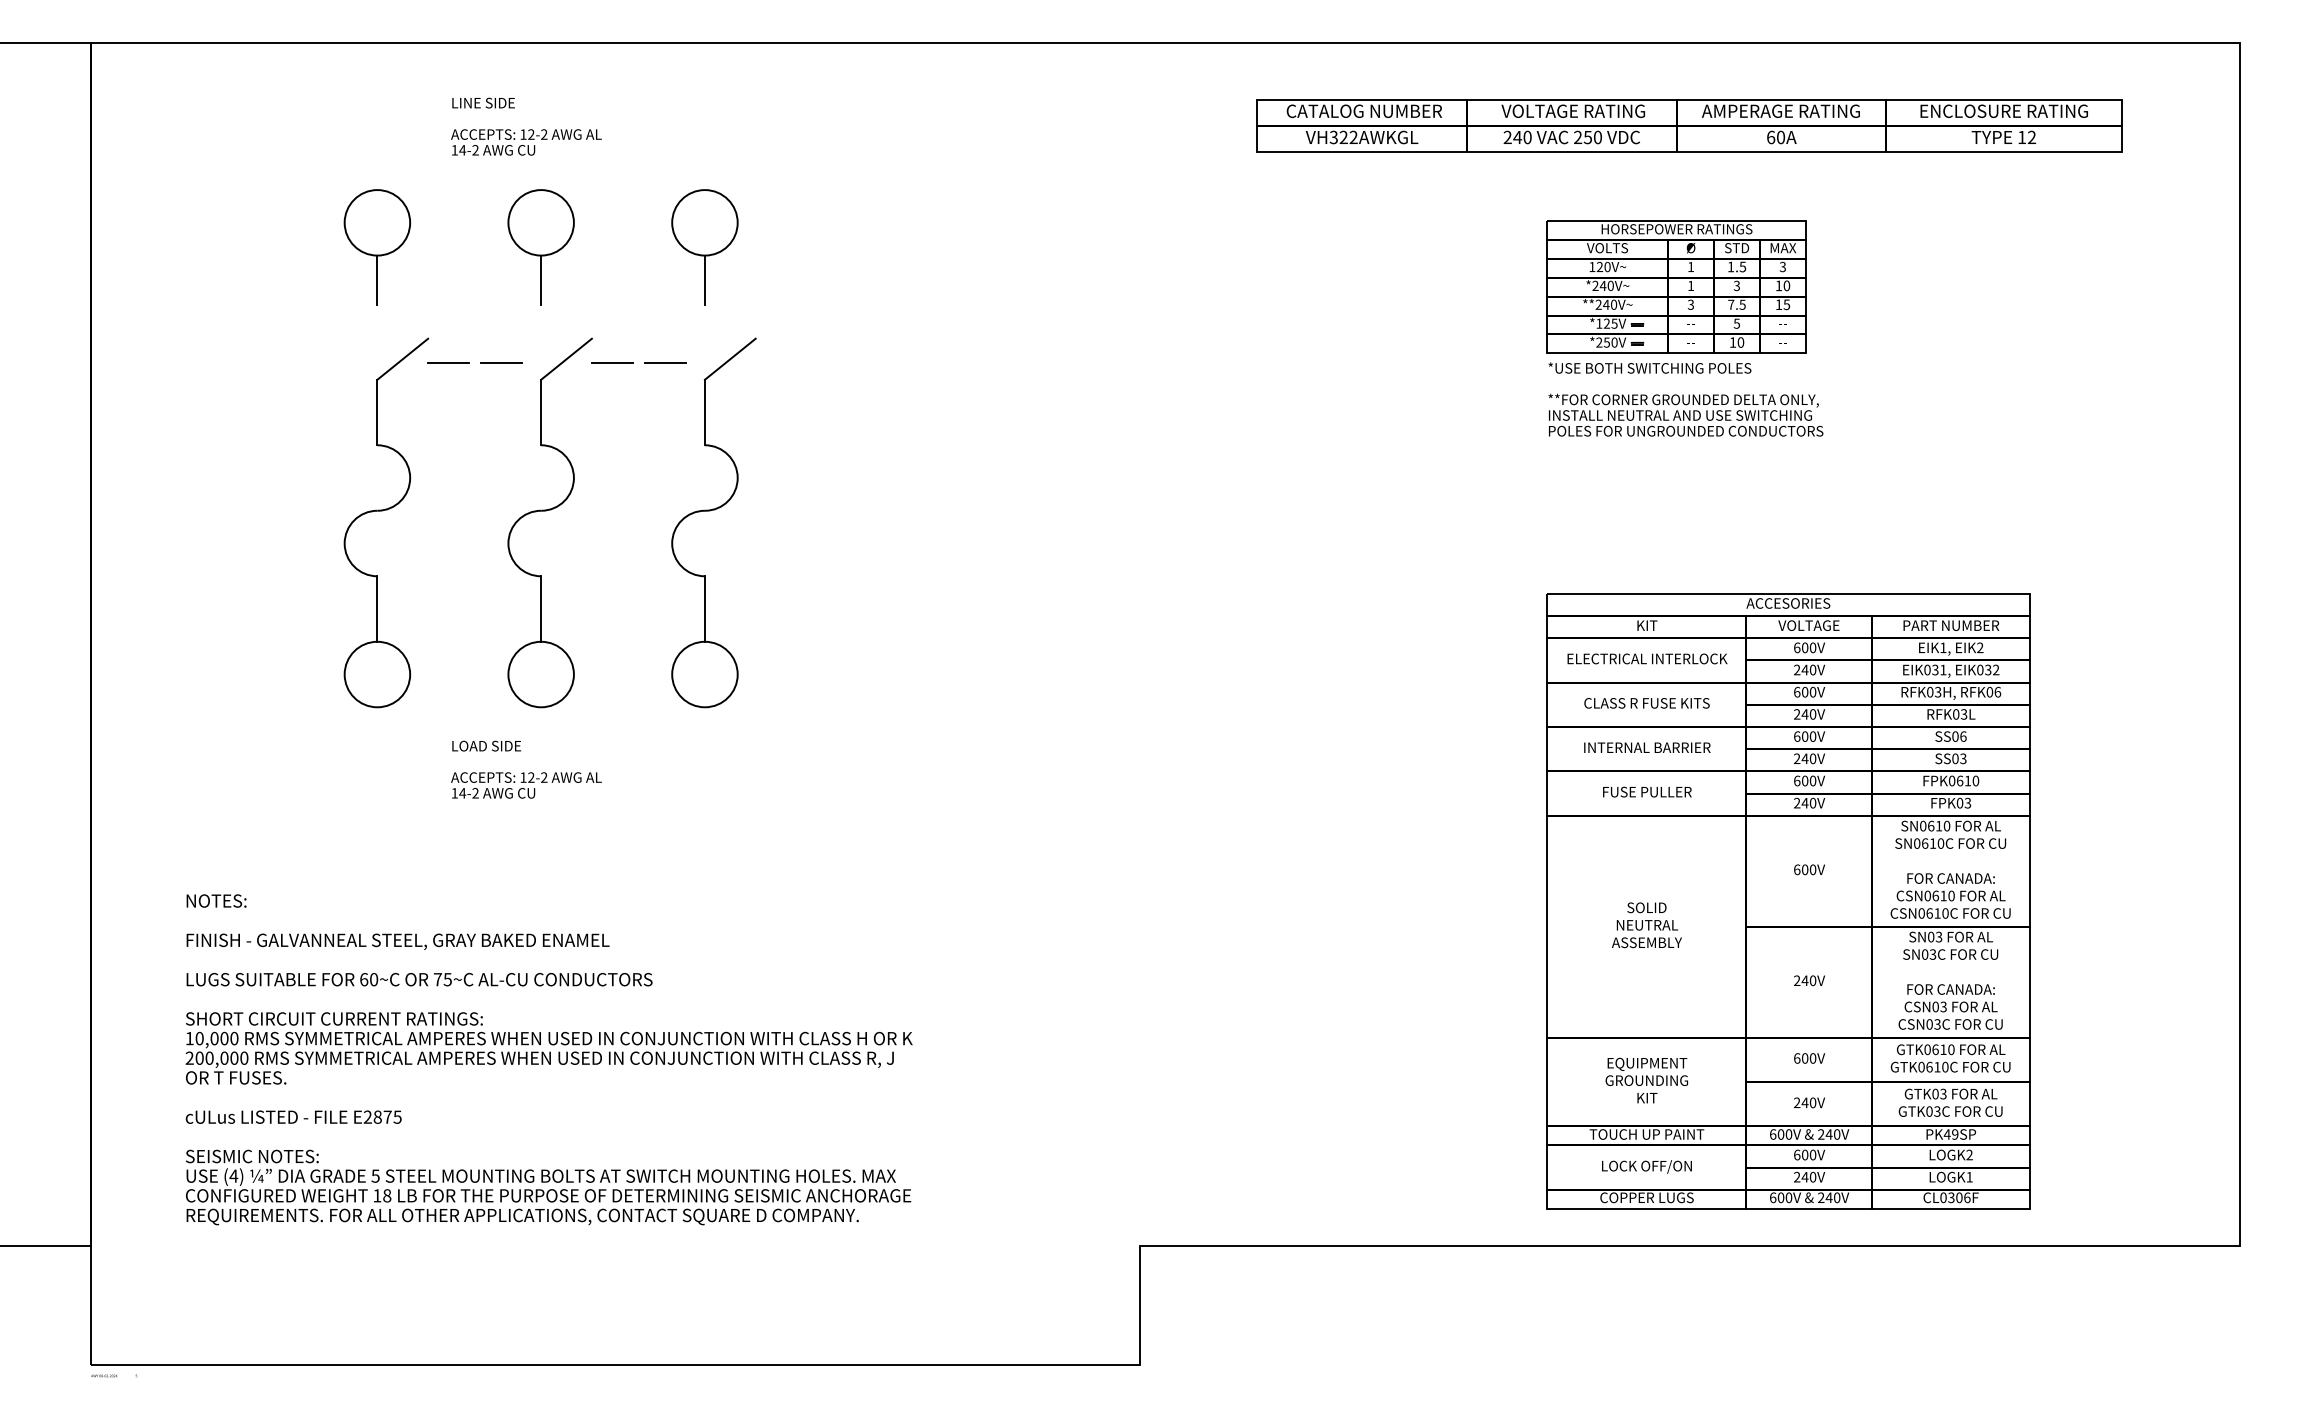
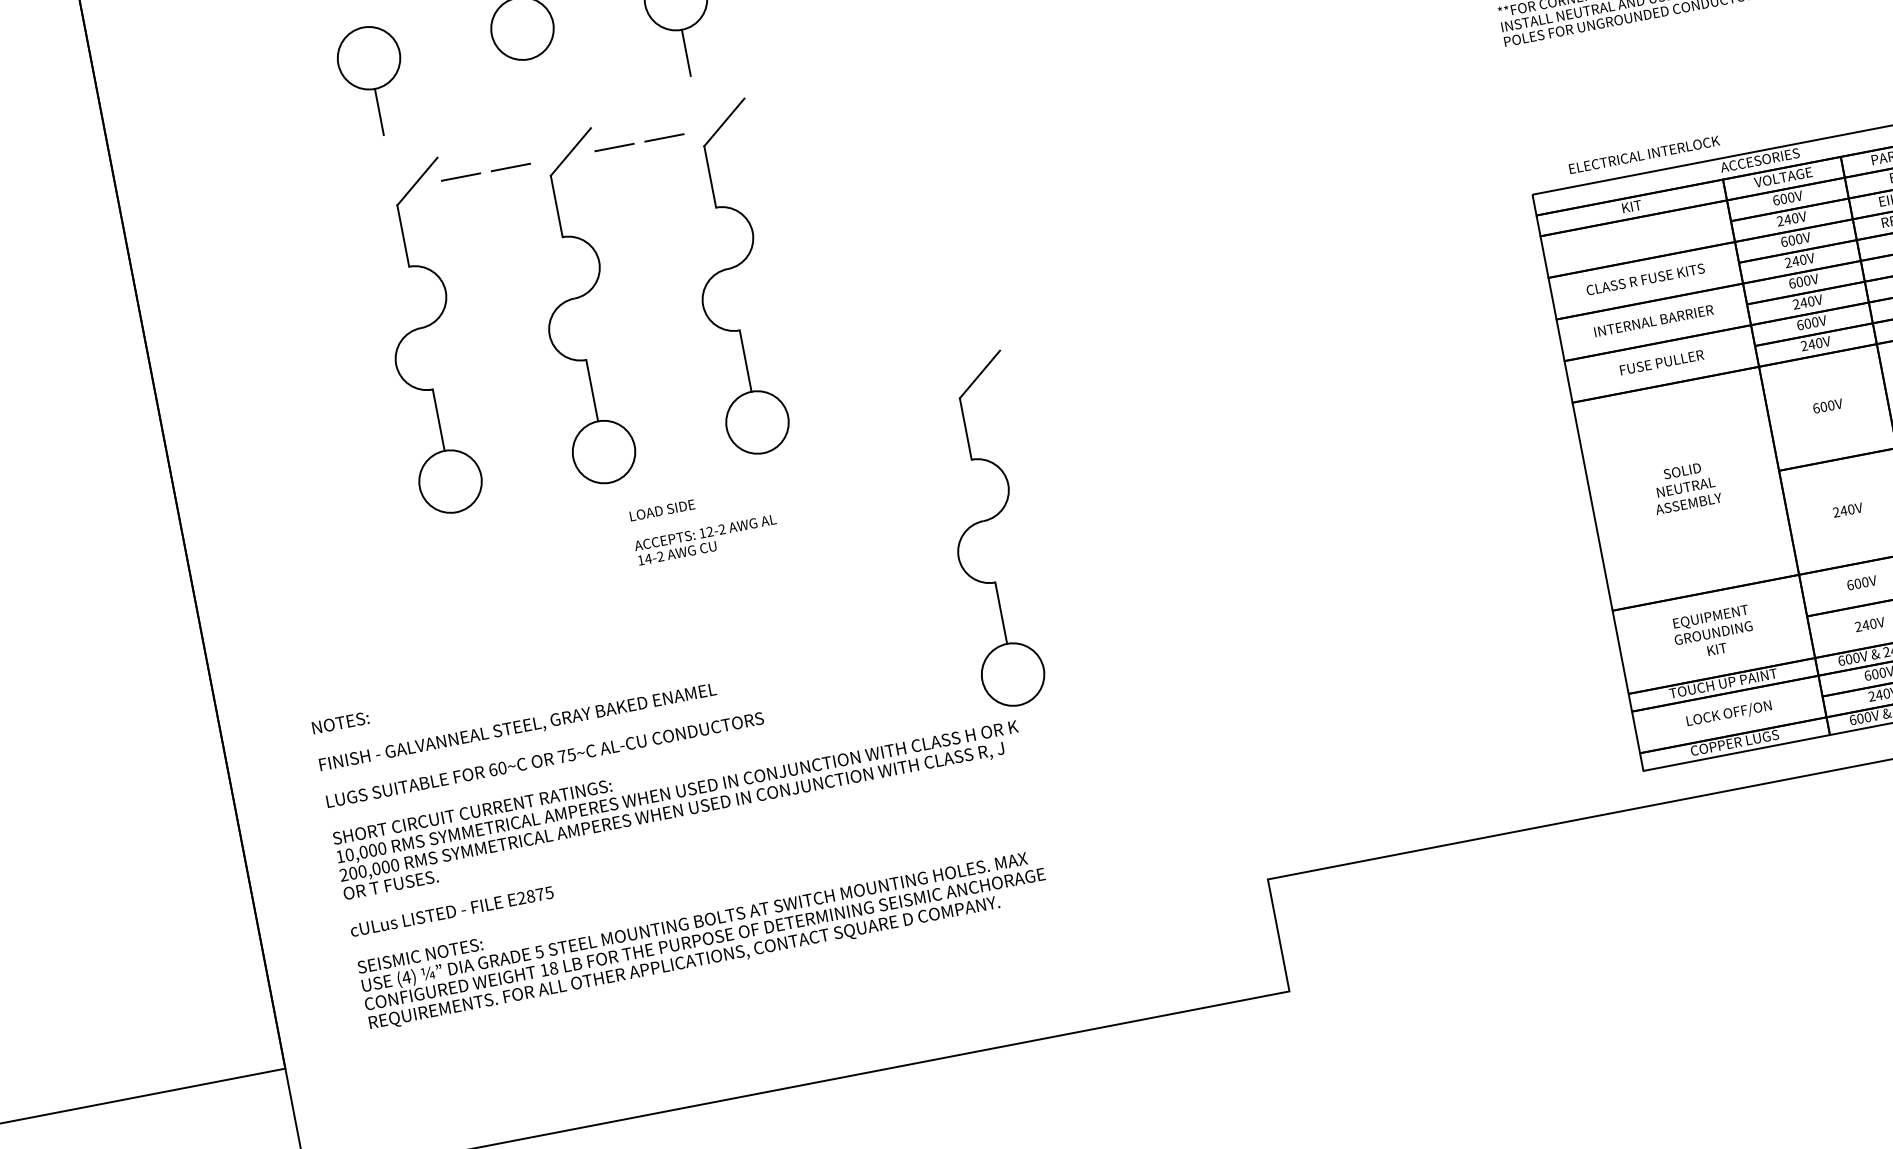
line: (541, 279) -> (533, 81), removed
text: (1647, 658) -> (1644, 154), moved
text: (526, 769) -> (703, 525), moved
part: (923, 821) -> (988, 520), added

